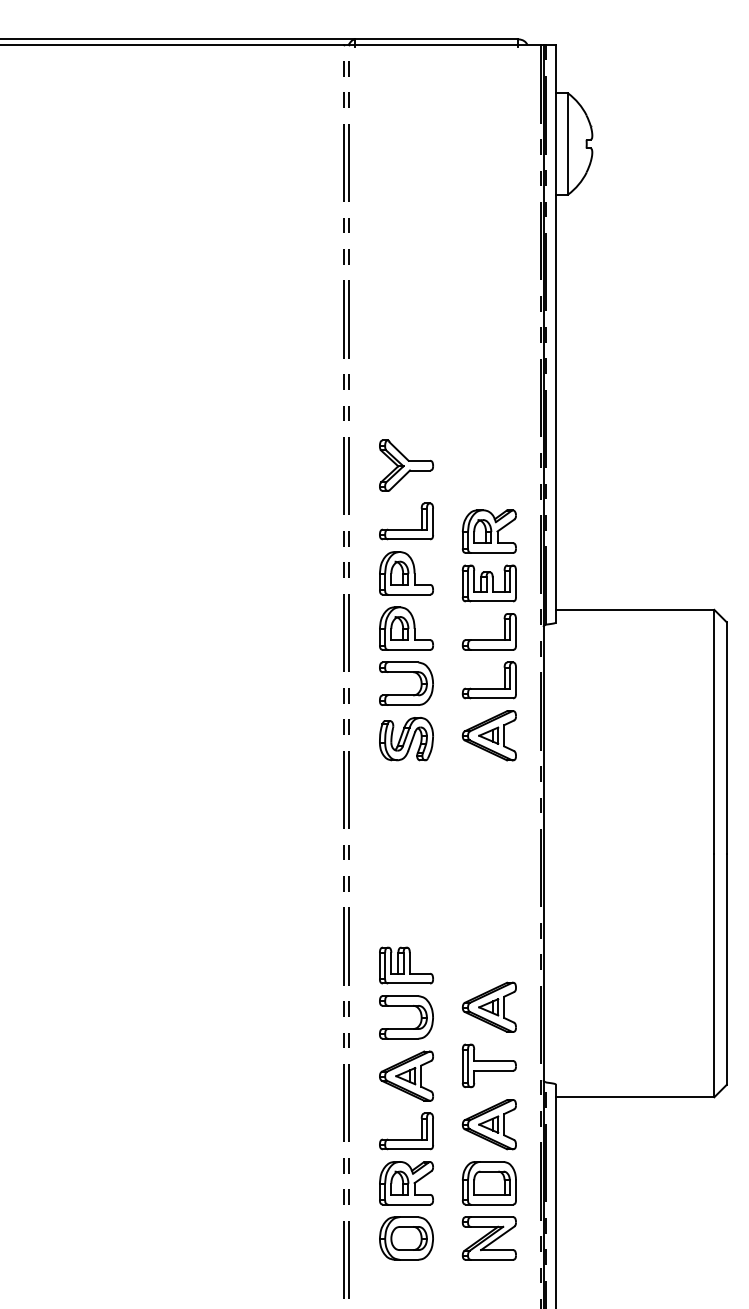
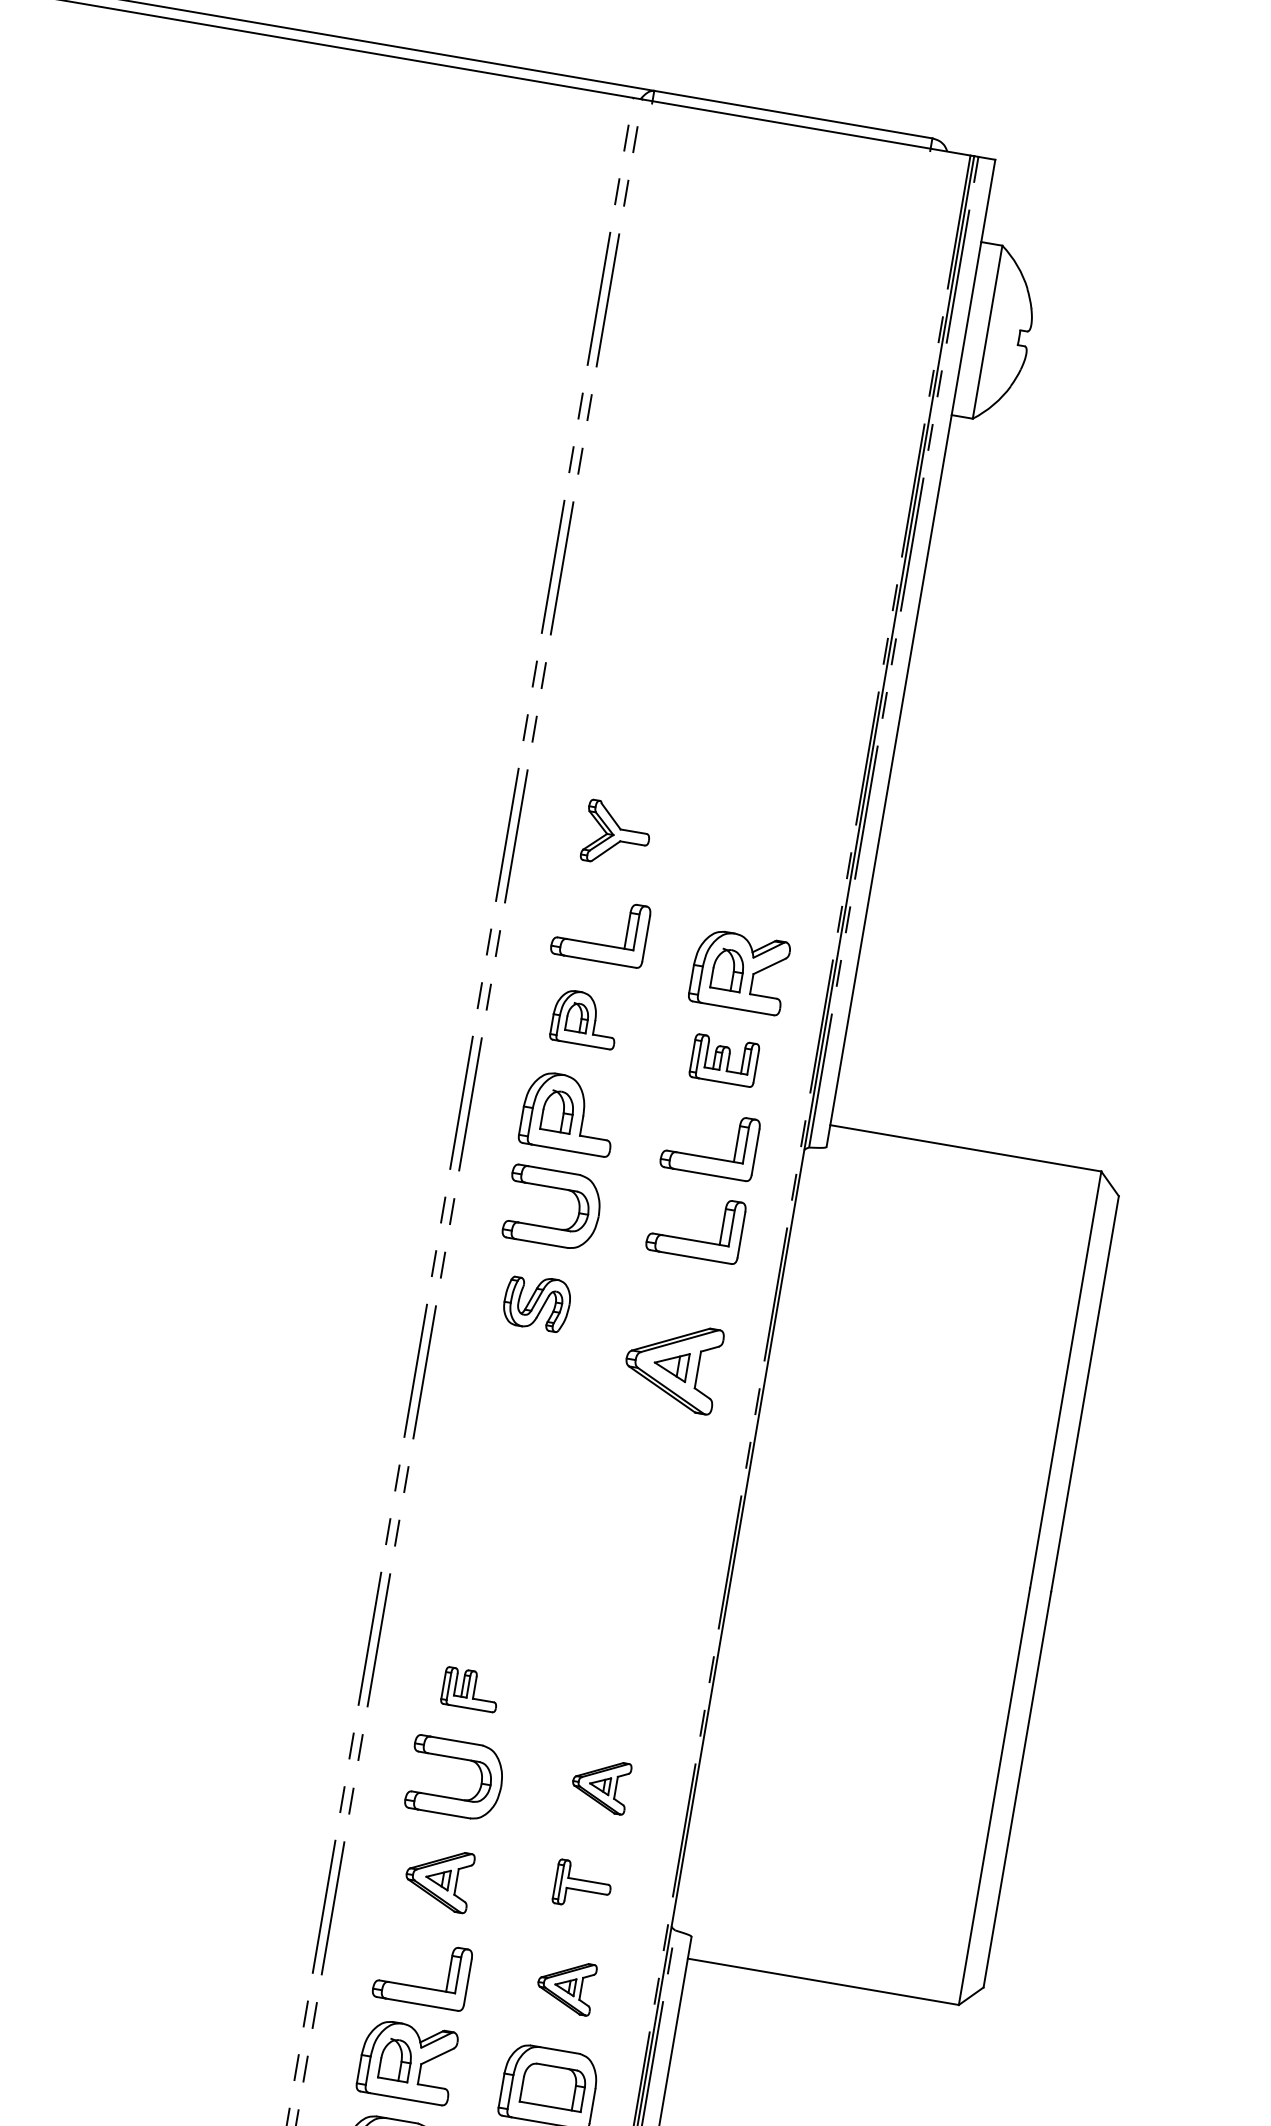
part: (406, 465) -> (617, 834), size x0.7
part: (406, 573) -> (585, 1019), size x0.7
part: (489, 583) -> (724, 1060), size x0.7
part: (489, 735) -> (672, 1365), moved
part: (406, 739) -> (537, 1303), size x0.7
part: (406, 965) -> (470, 1689), size x0.6
part: (489, 1006) -> (600, 1784), size x0.6
part: (488, 1065) -> (581, 1884), size x0.6
part: (406, 1075) -> (438, 1877), size x0.7
part: (488, 1124) -> (564, 1985), size x0.6

